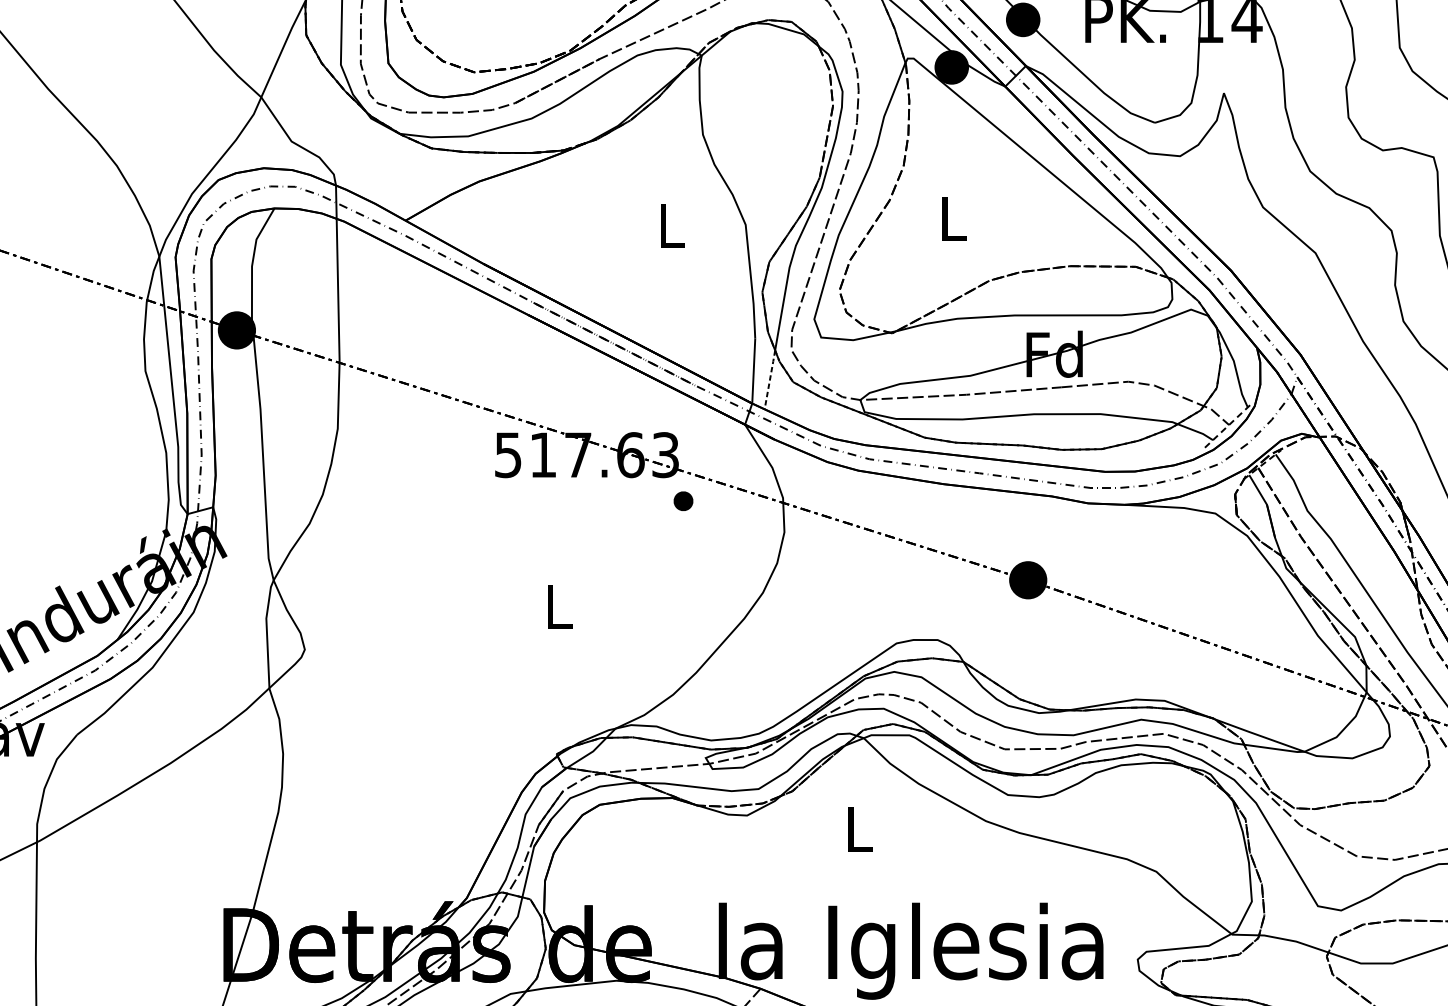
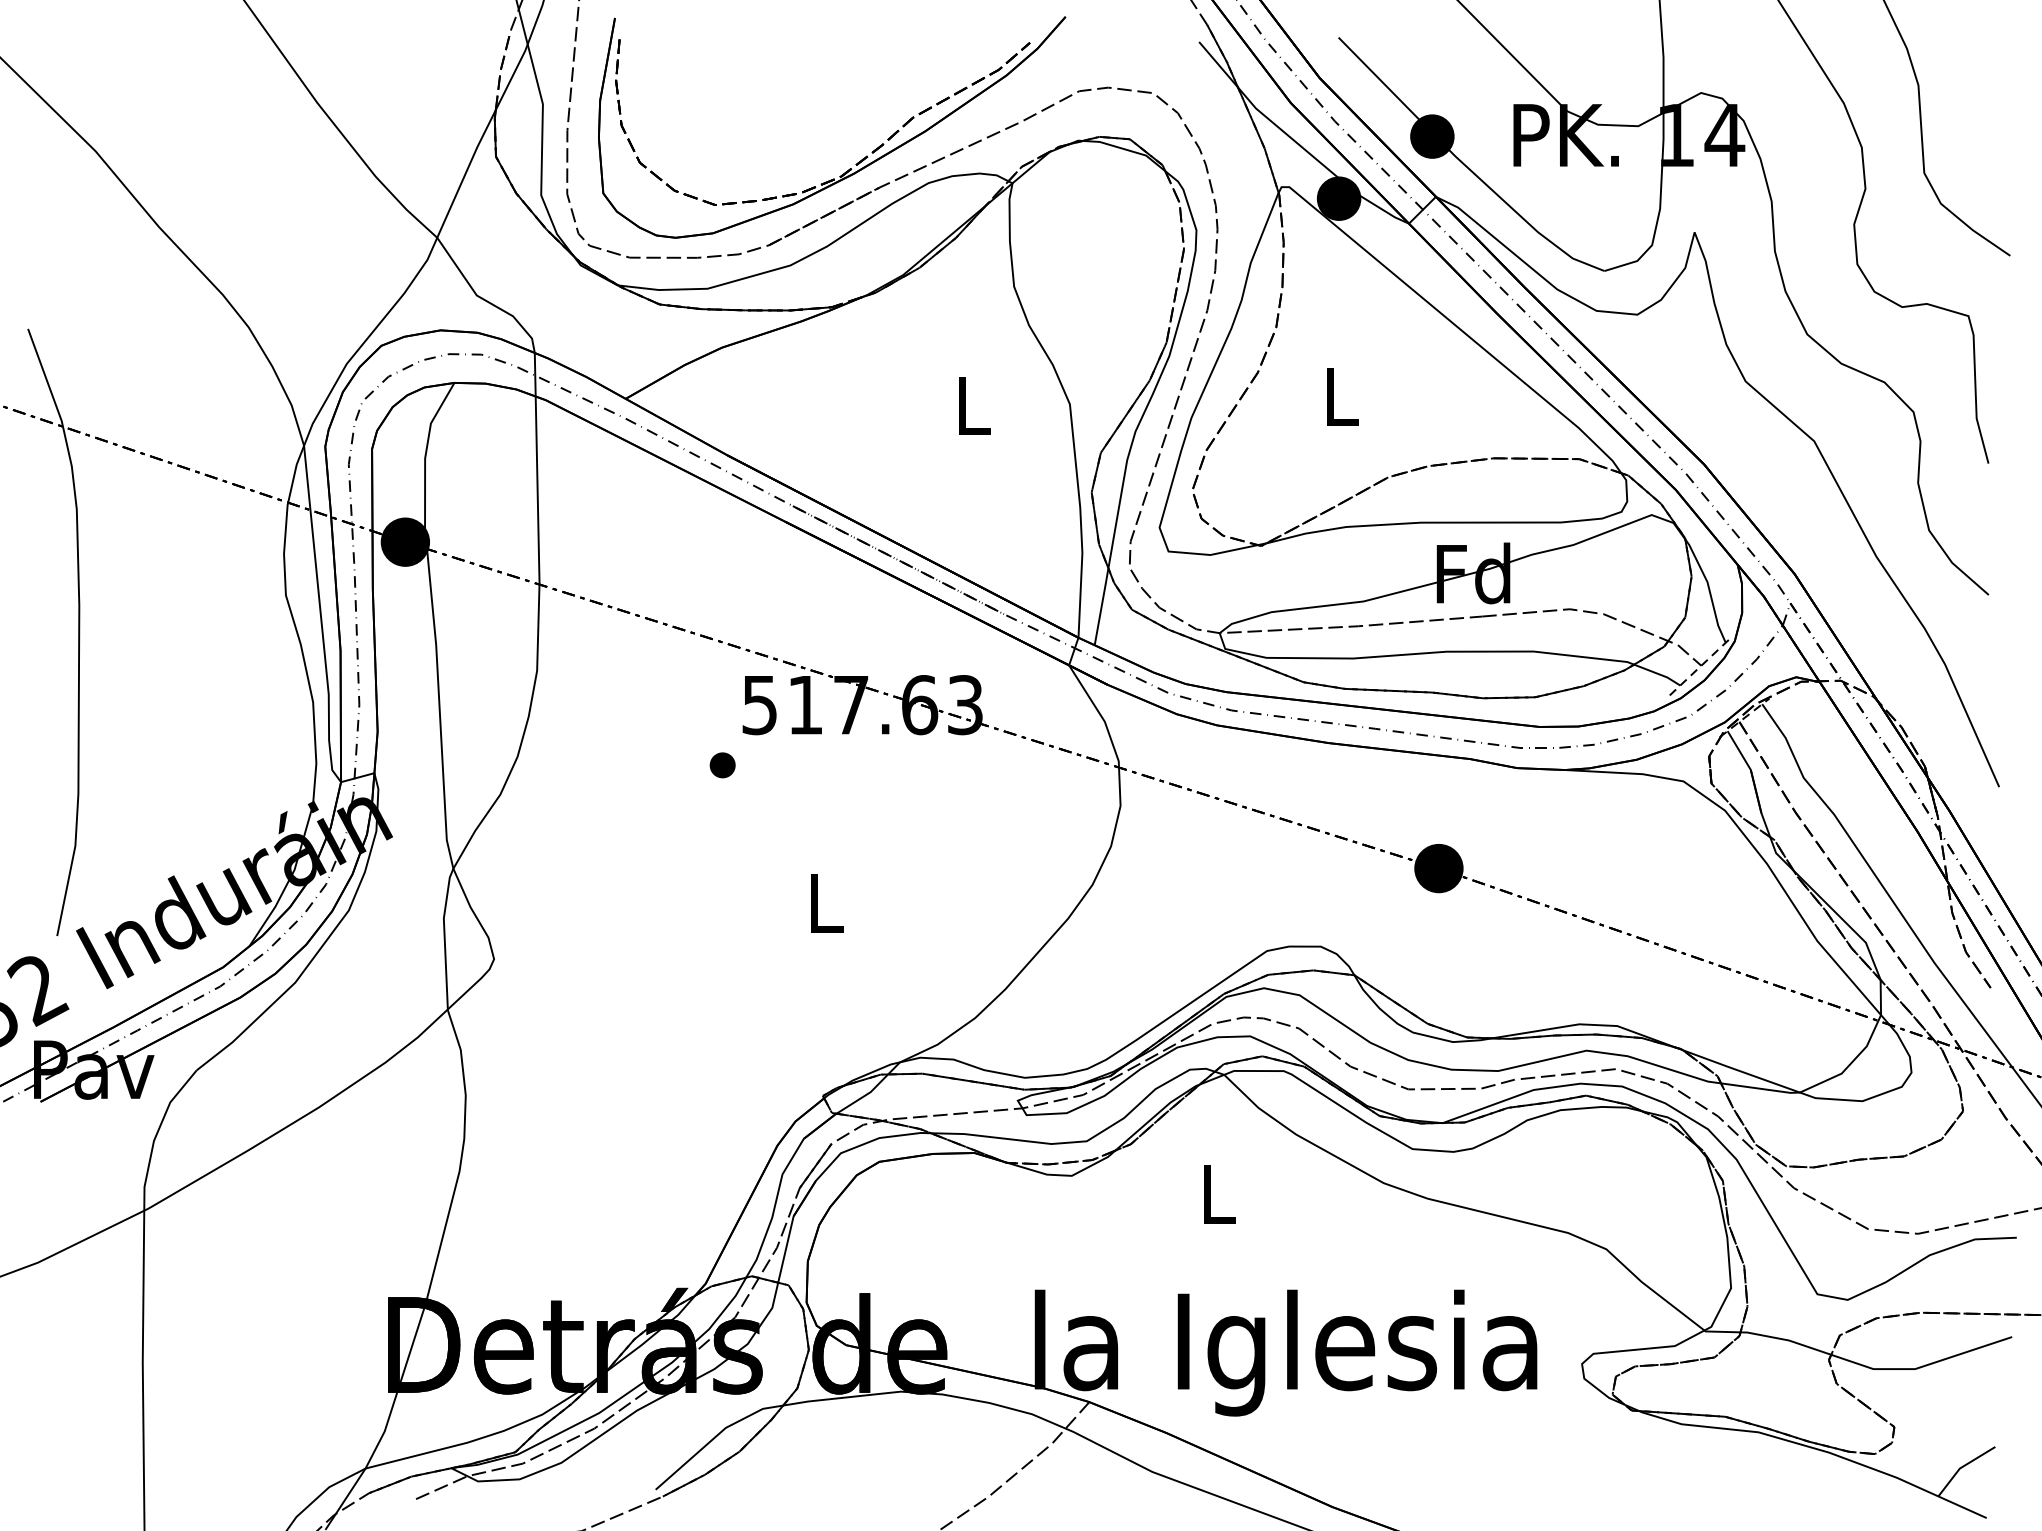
line: (769, 379) -> (1101, 606), dashed -> solid
part: (683, 501) -> (722, 765), moved

